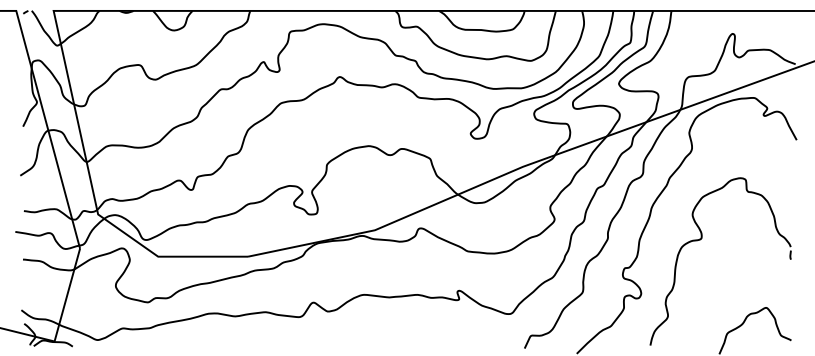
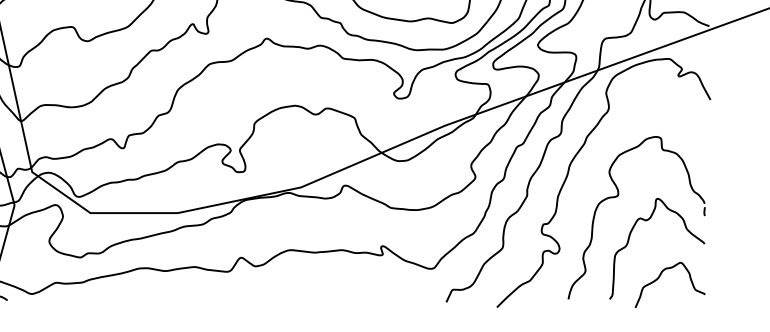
curve: (713, 284) -> (629, 240), added

